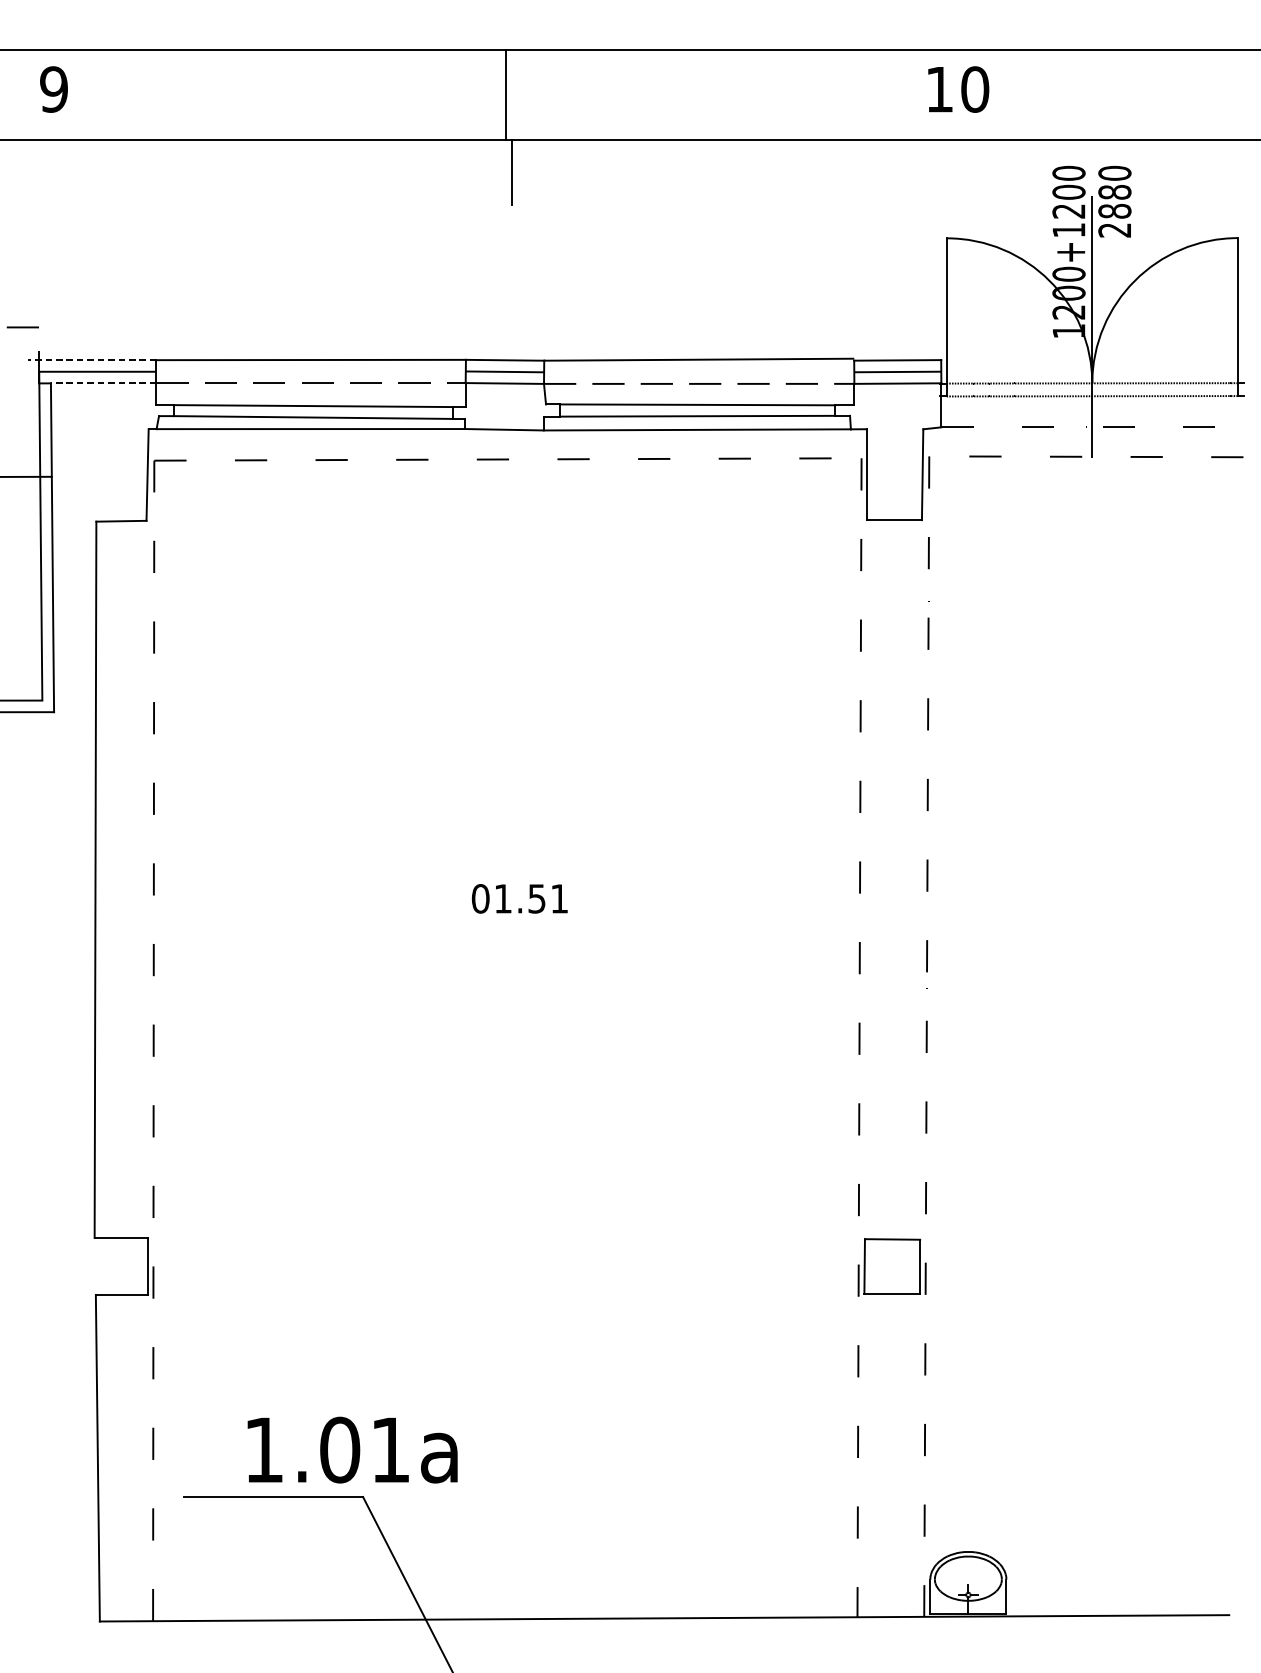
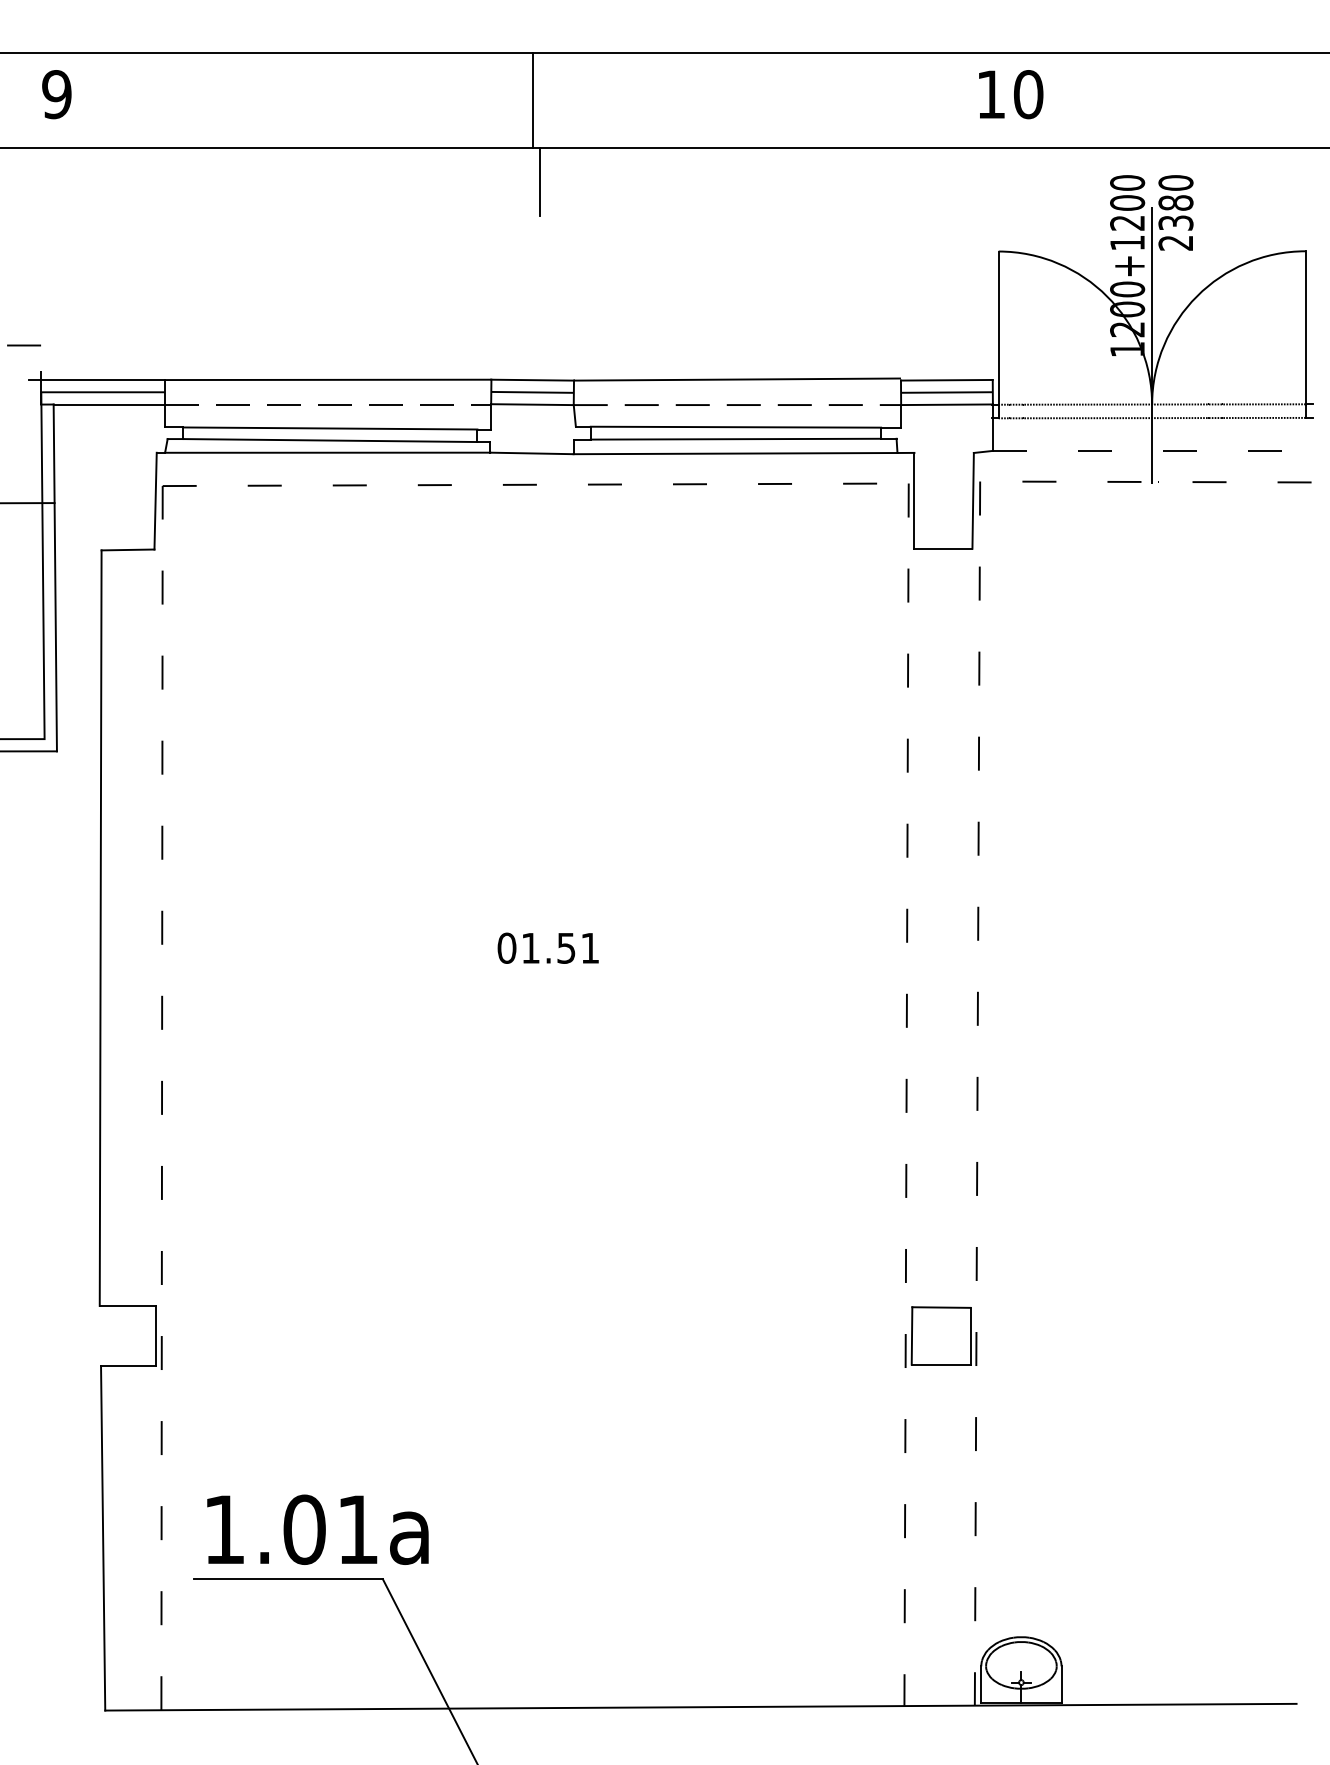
text: (1114, 210) -> (1175, 222), 2880 -> 2380
line: (91, 360) -> (96, 380), dashed -> solid
line: (103, 383) -> (109, 404), dashed -> solid
text: (352, 1449) -> (317, 1529), moved

